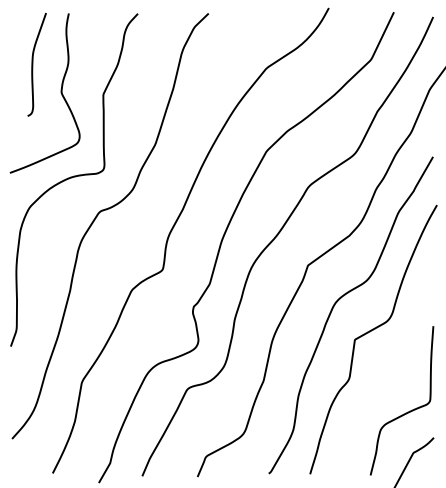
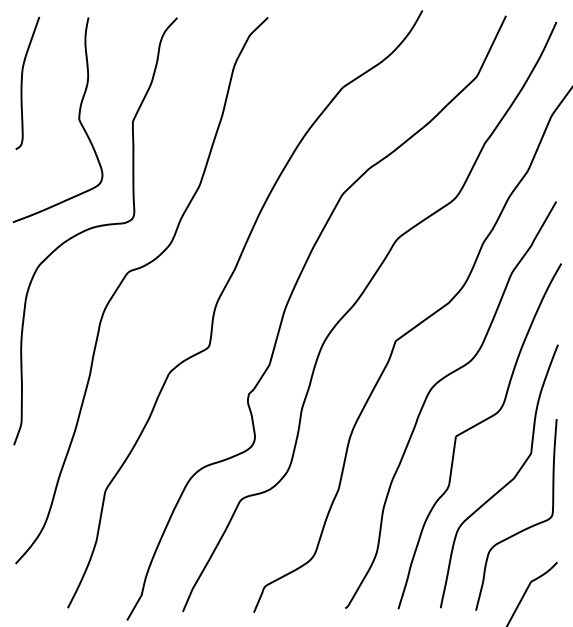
curve: (32, 64) -> (22, 82), moved
curve: (394, 376) -> (506, 483), added

